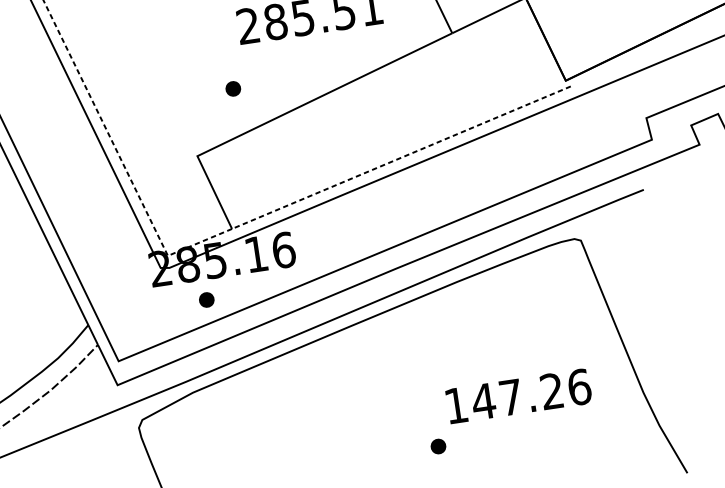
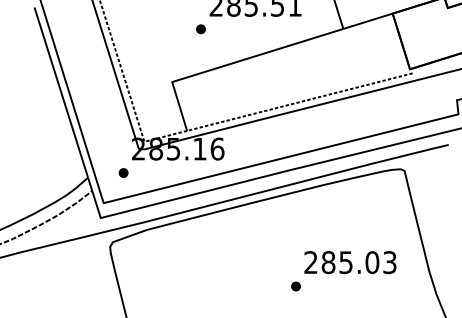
part: (232, 89) -> (200, 29), moved
part: (206, 299) -> (123, 172), moved
text: (517, 396) -> (350, 262), 147.26 -> 285.03

